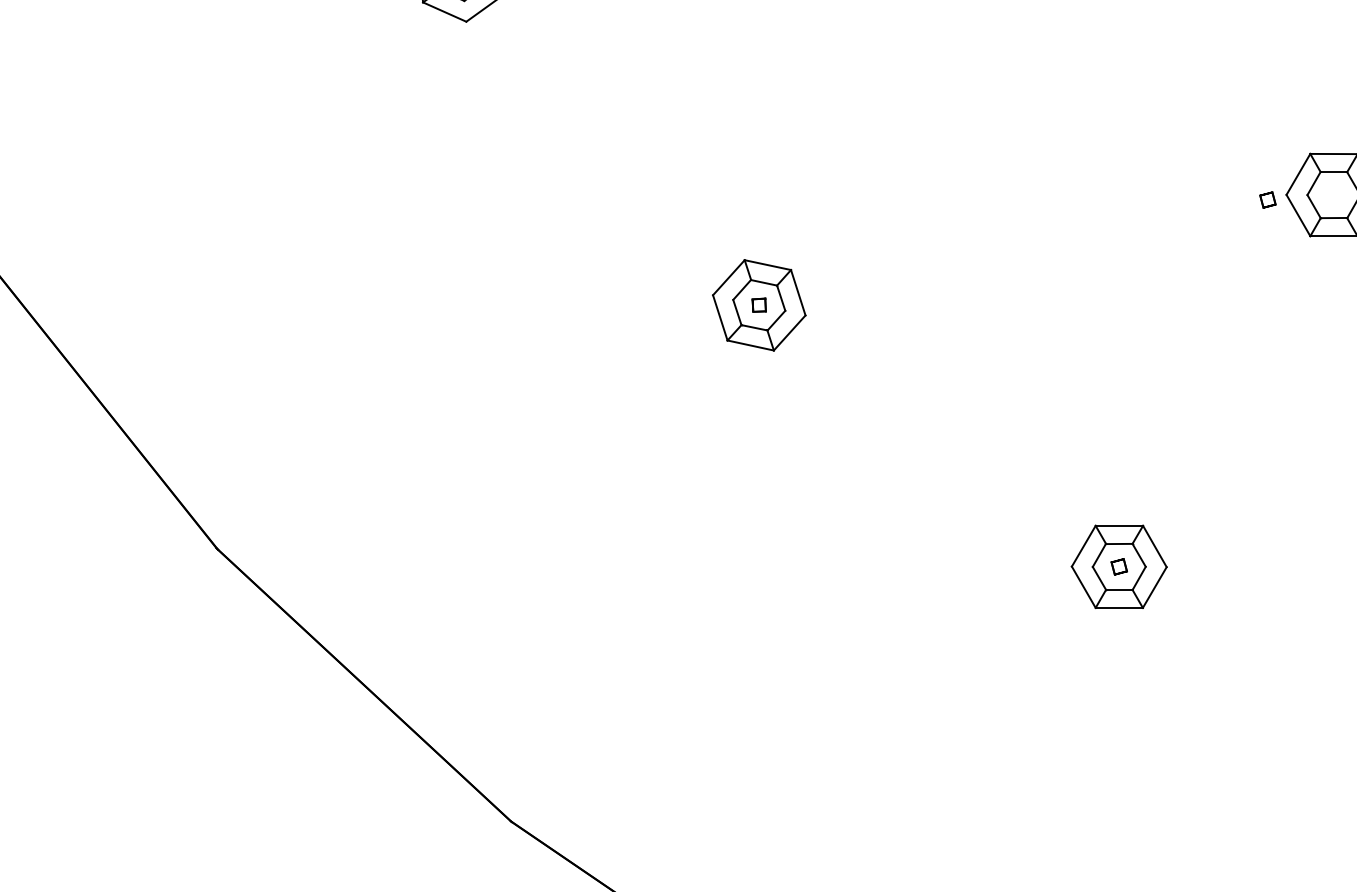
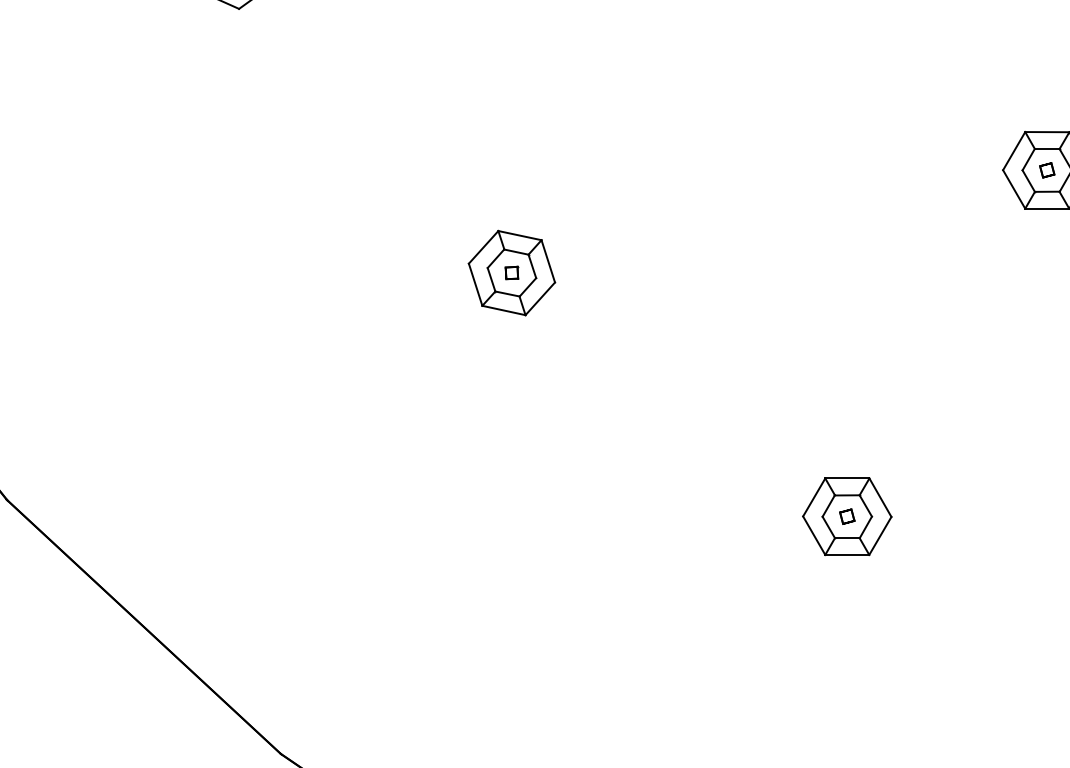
part: (1267, 199) -> (1046, 169), moved

